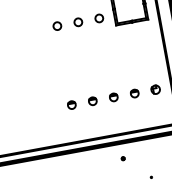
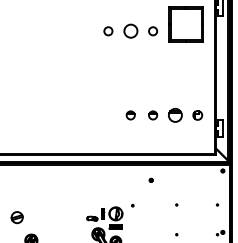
circle: (78, 22) -> (130, 31), size x1.6
part: (134, 93) -> (175, 115), size x1.6
part: (71, 105) -> (108, 115), removed

